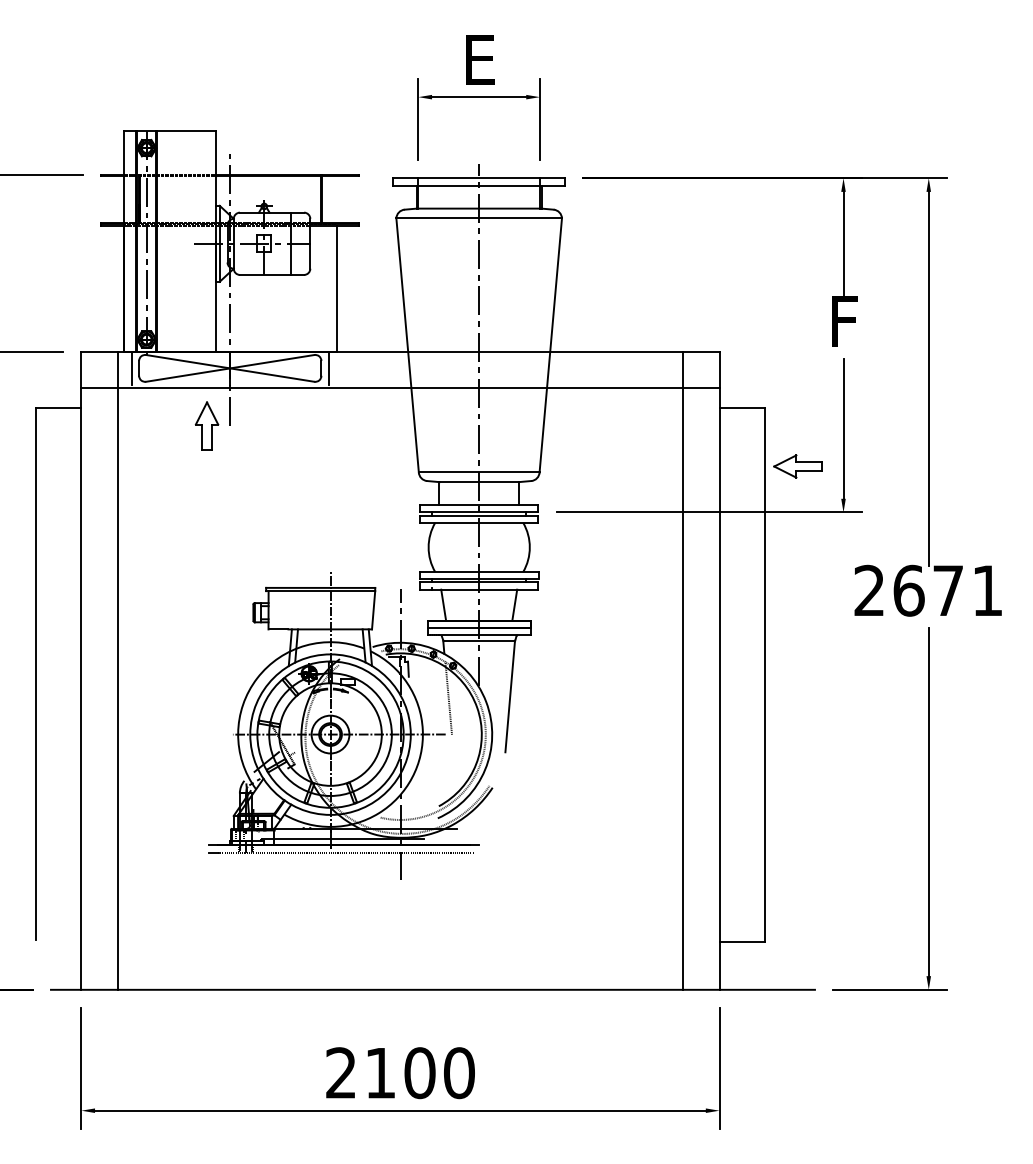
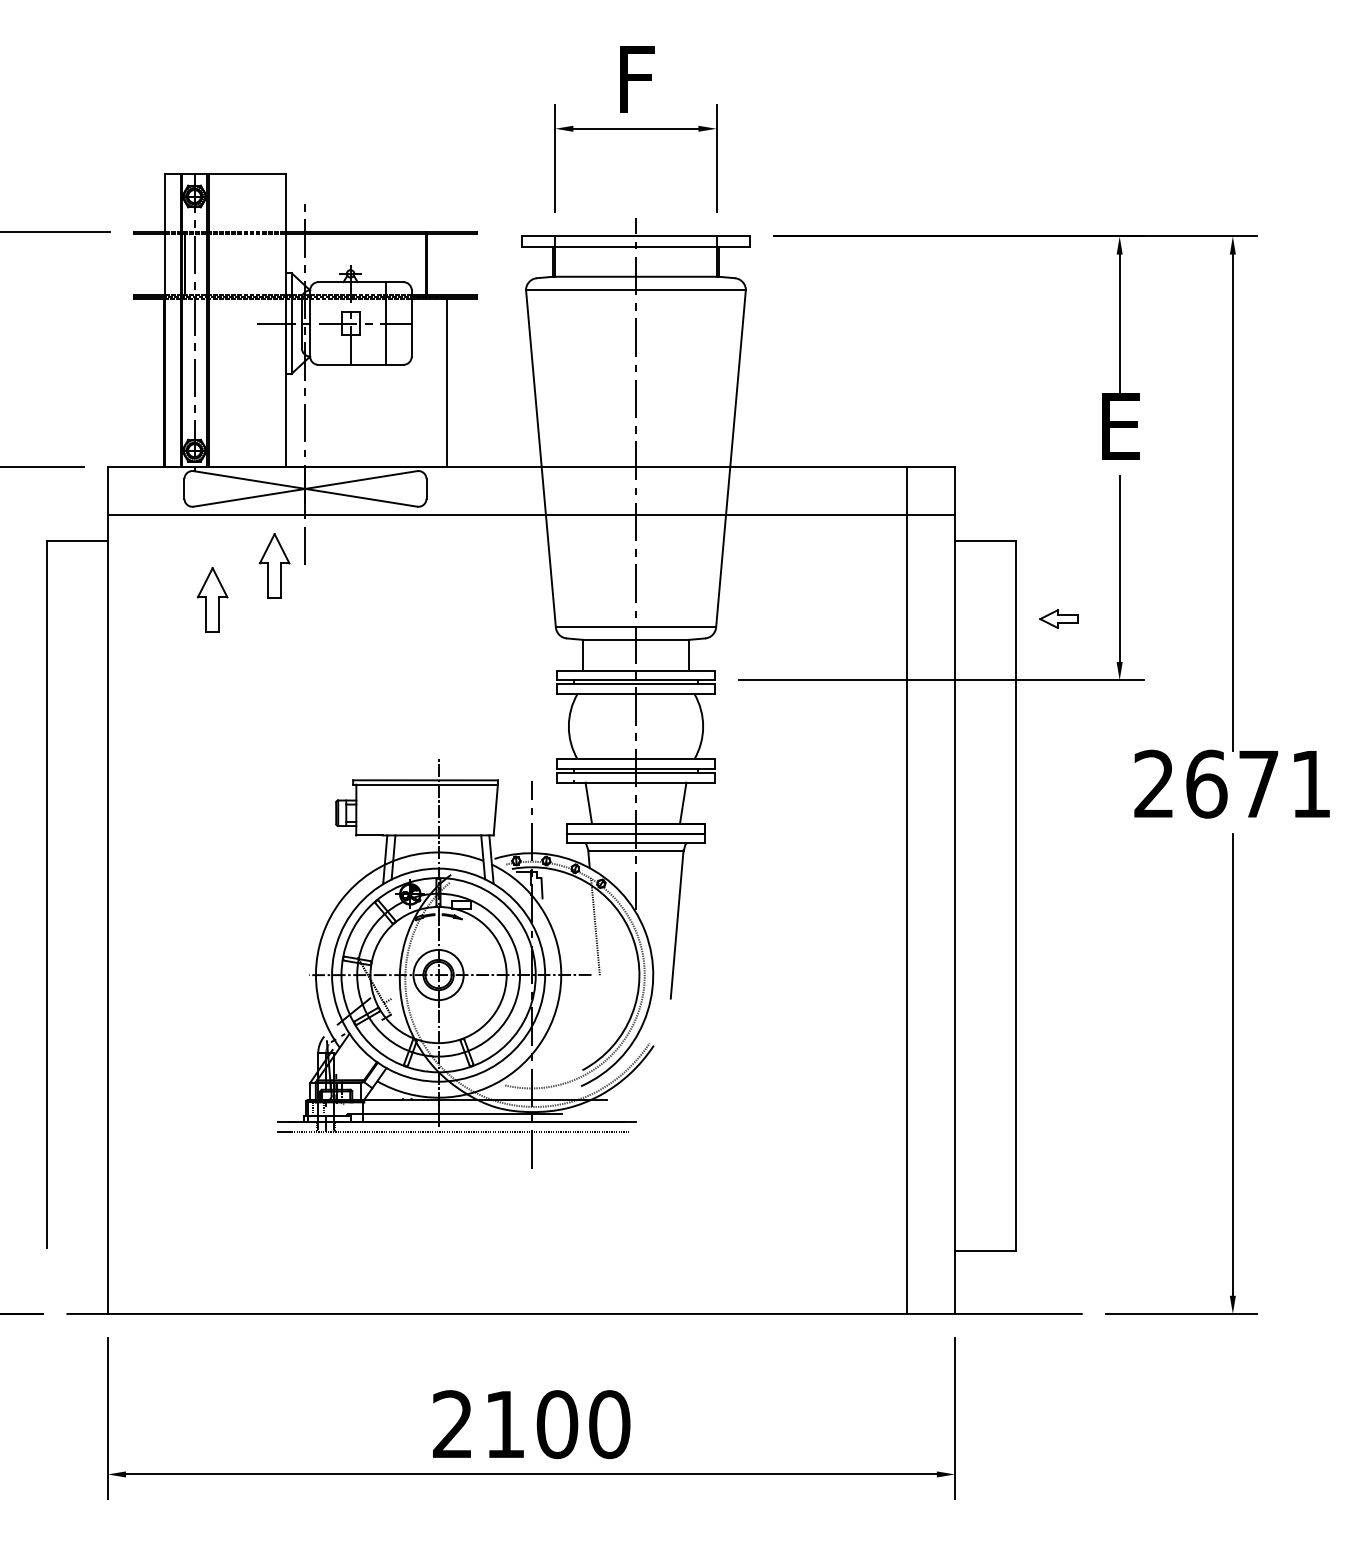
text: (480, 60) -> (637, 79), E -> F
text: (844, 321) -> (1120, 426), F -> E
line: (131, 368) -> (174, 488), removed
line: (328, 368) -> (436, 488), removed
part: (160, 451) -> (212, 599), added
part: (797, 466) -> (1058, 618), size x0.6
line: (118, 670) -> (156, 889), removed

